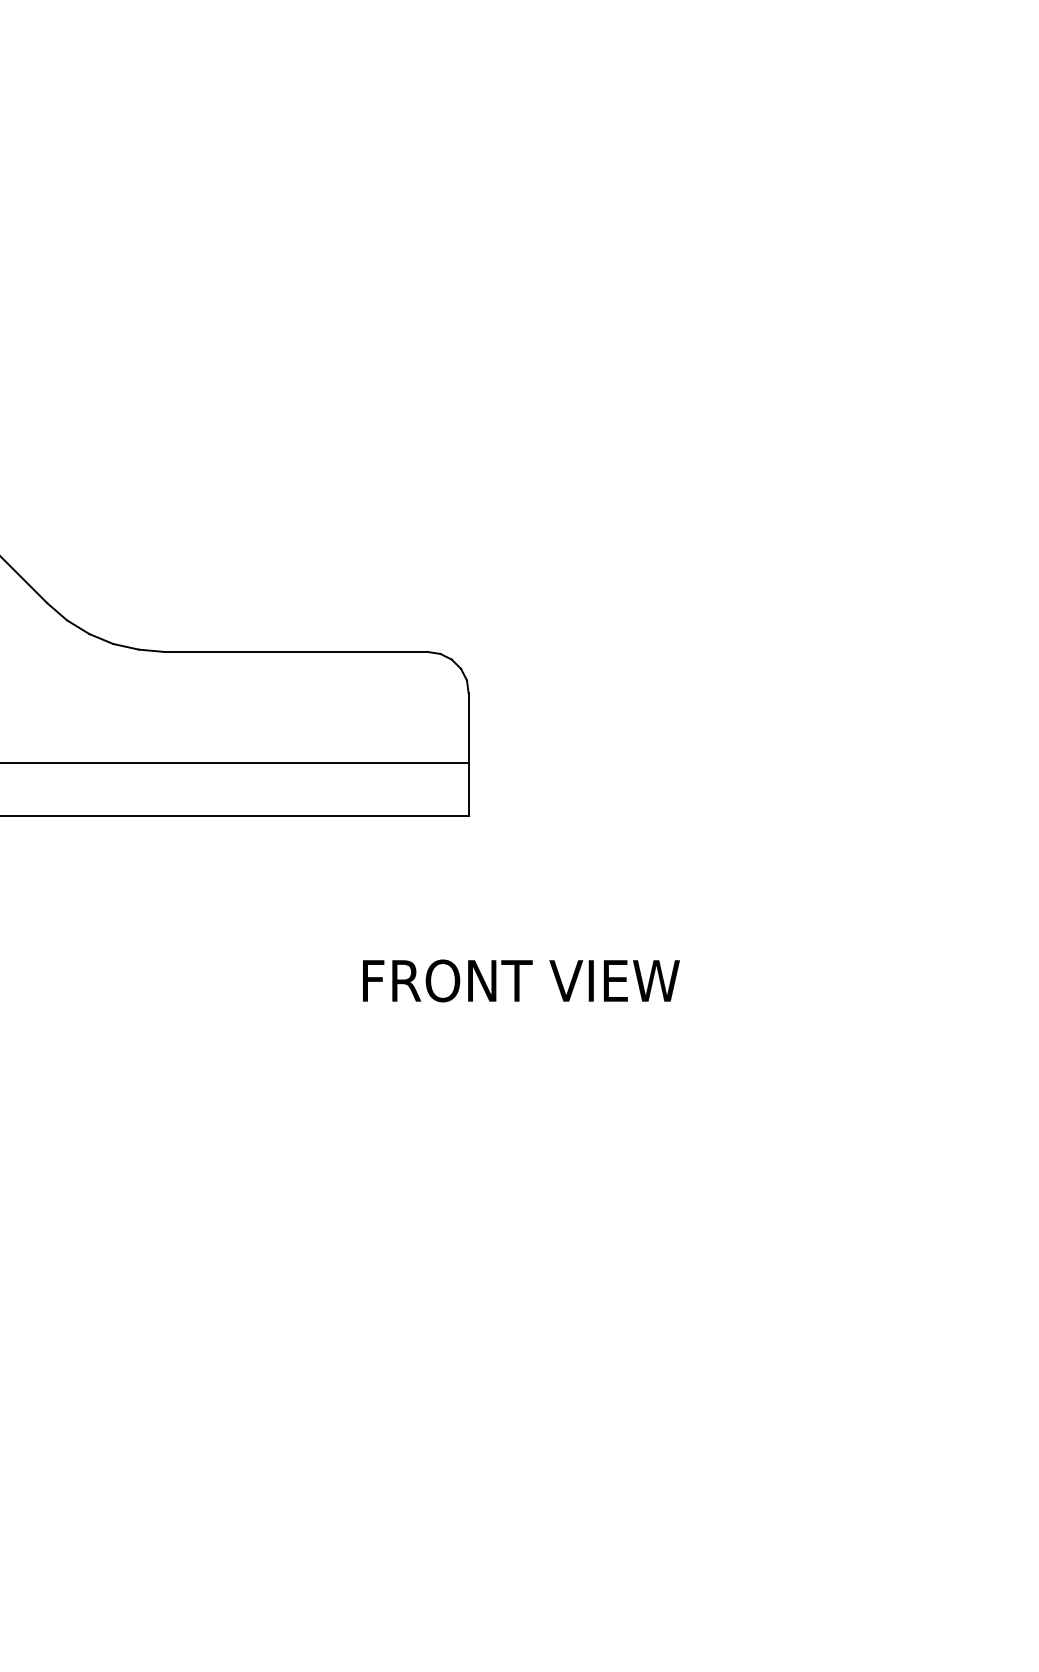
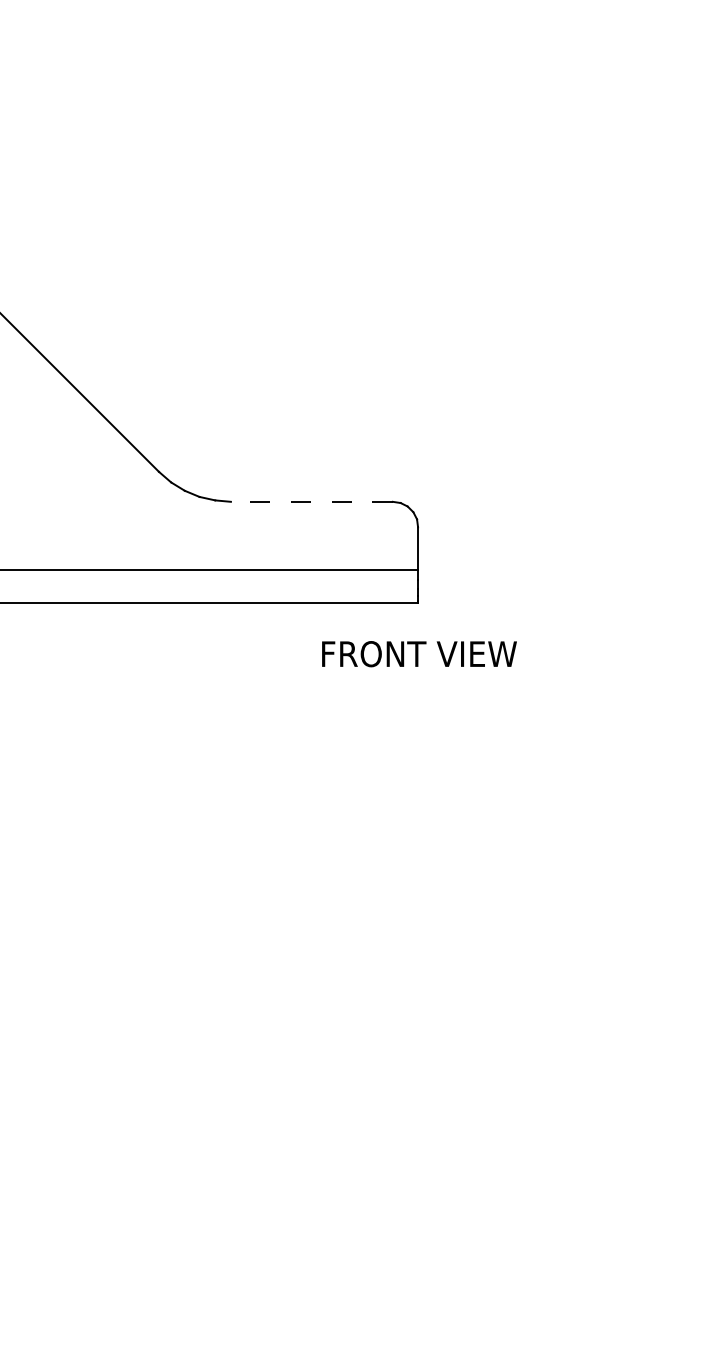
line: (295, 651) -> (311, 501), solid -> dashed
text: (521, 981) -> (419, 654), moved

